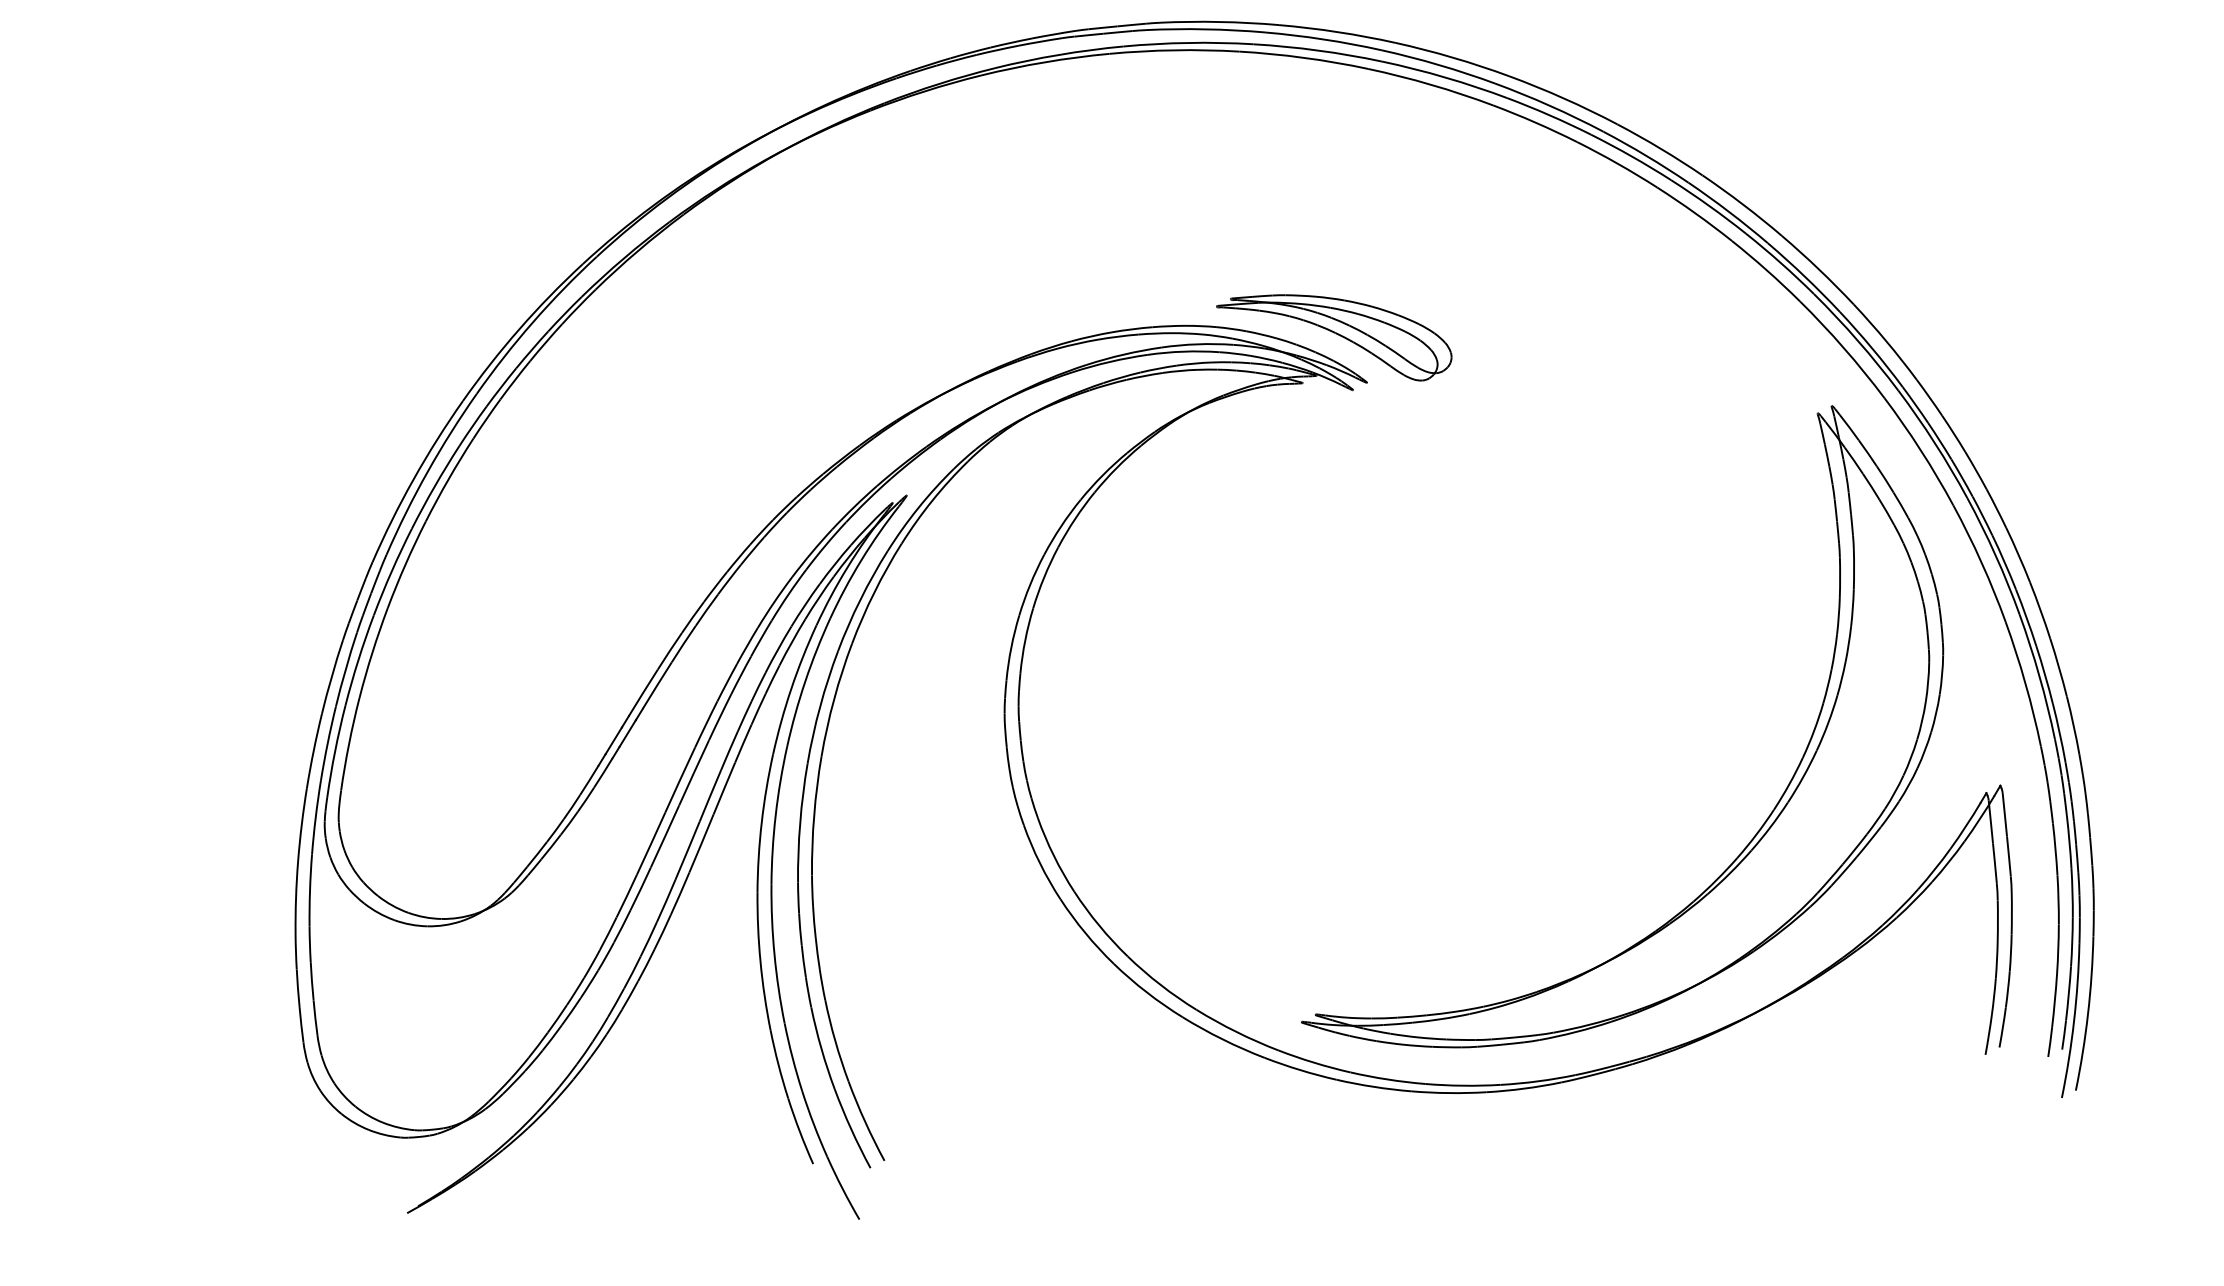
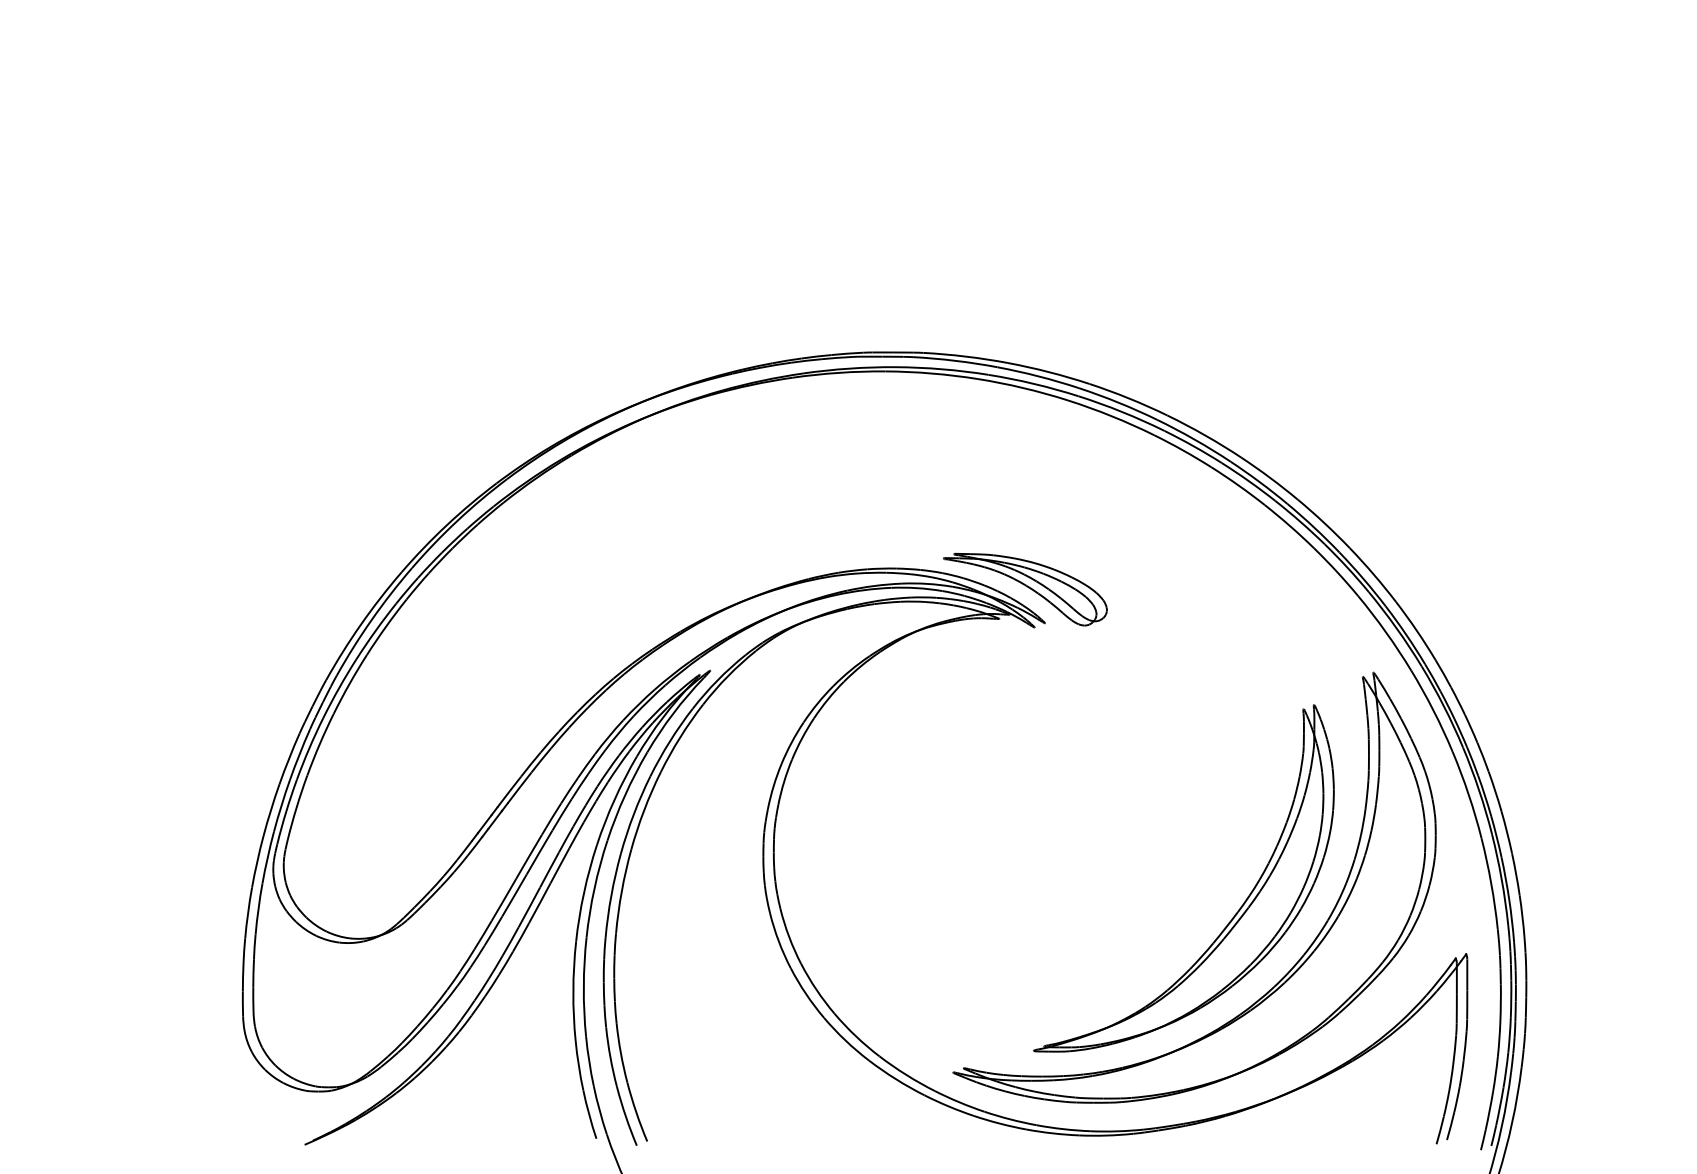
part: (1671, 762) -> (1234, 914), added

